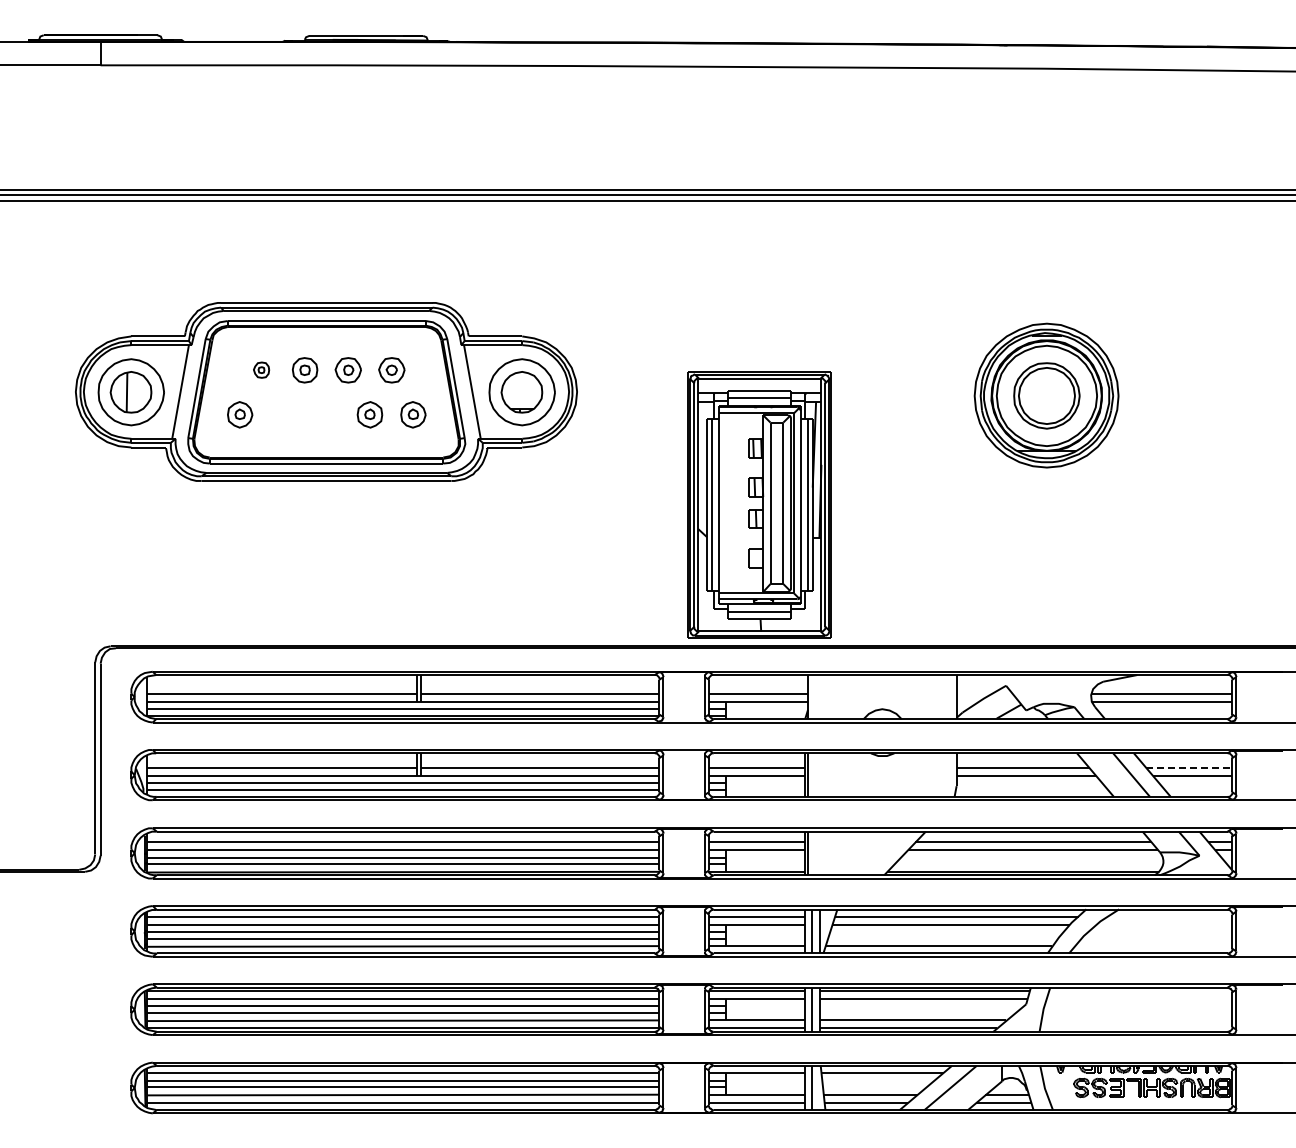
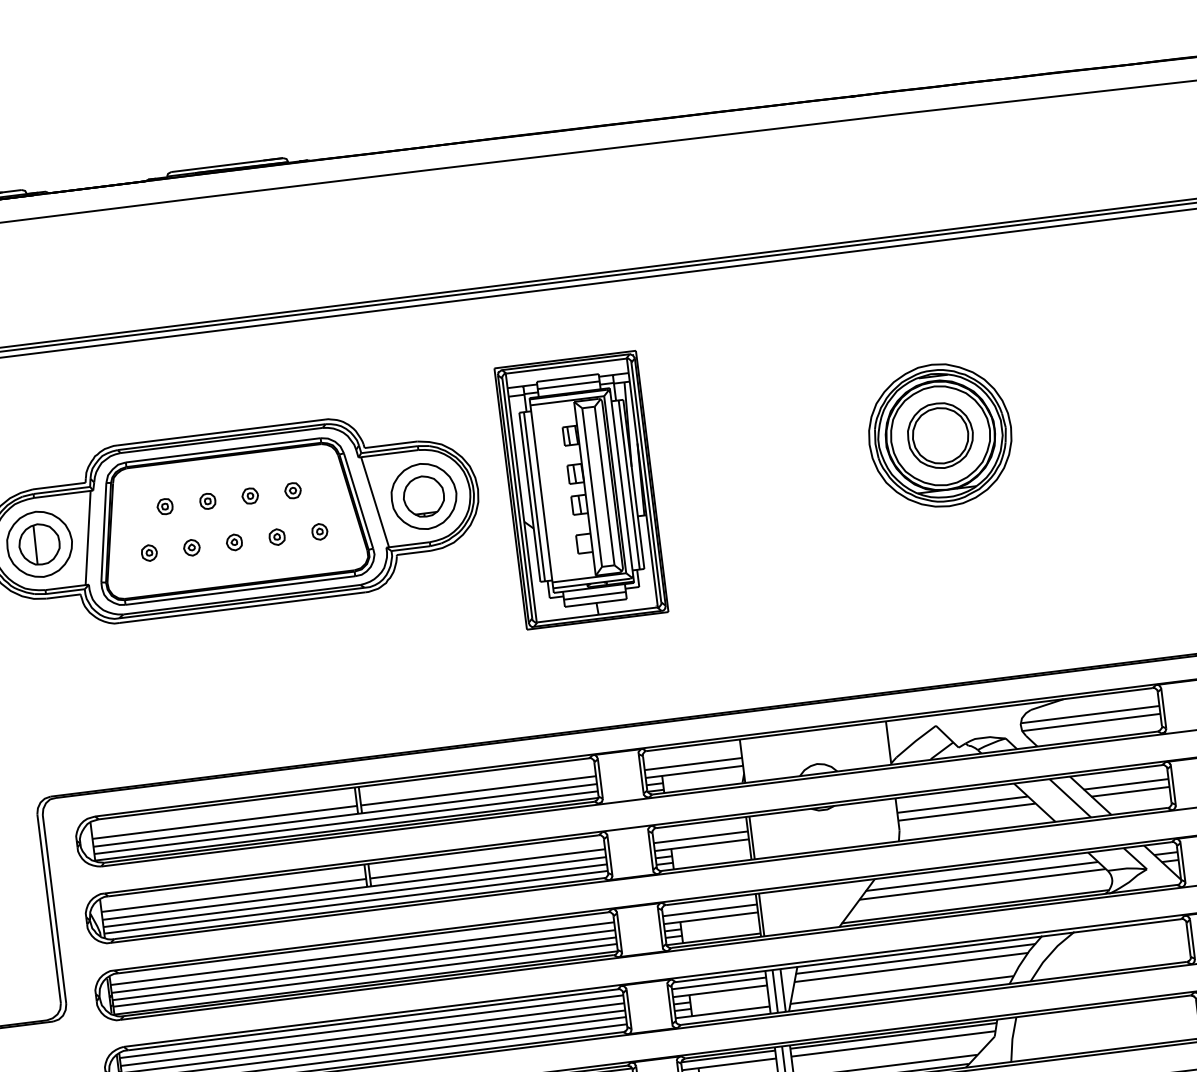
part: (304, 369) -> (207, 500), size x0.62
part: (347, 369) -> (249, 495), size x0.62
part: (391, 369) -> (292, 490), size x0.62
part: (239, 414) -> (148, 552), size x0.62
part: (282, 414) -> (191, 547), added
part: (326, 414) -> (234, 542), added
part: (369, 414) -> (276, 537), size x0.62
part: (413, 414) -> (319, 531), size x0.62
part: (759, 504) -> (581, 490), moved
line: (1189, 768) -> (1126, 784), dashed -> solid

